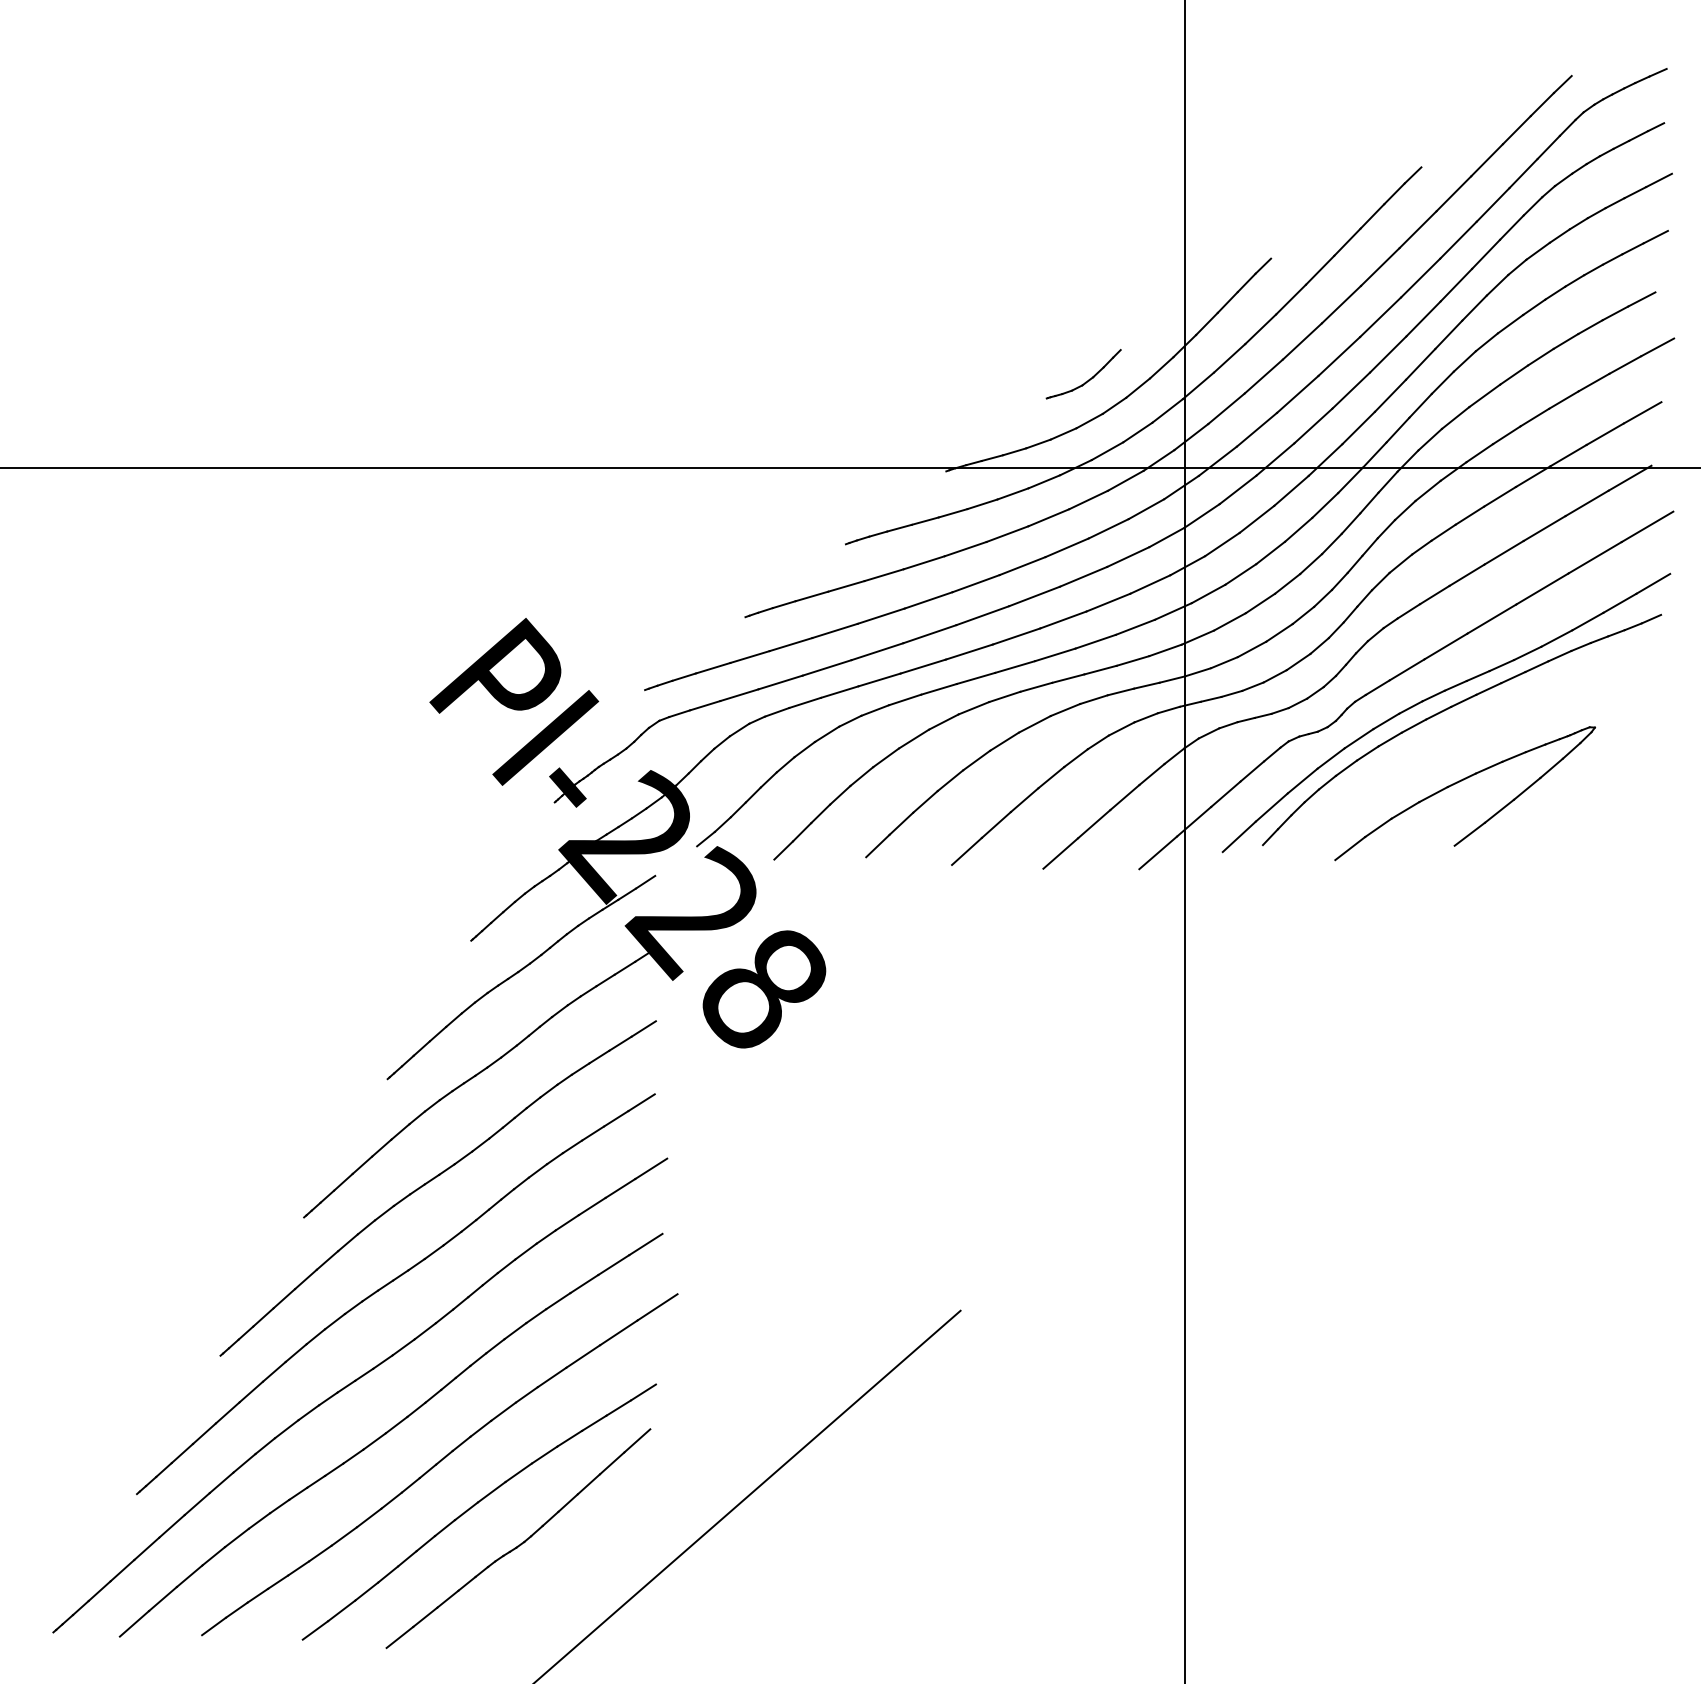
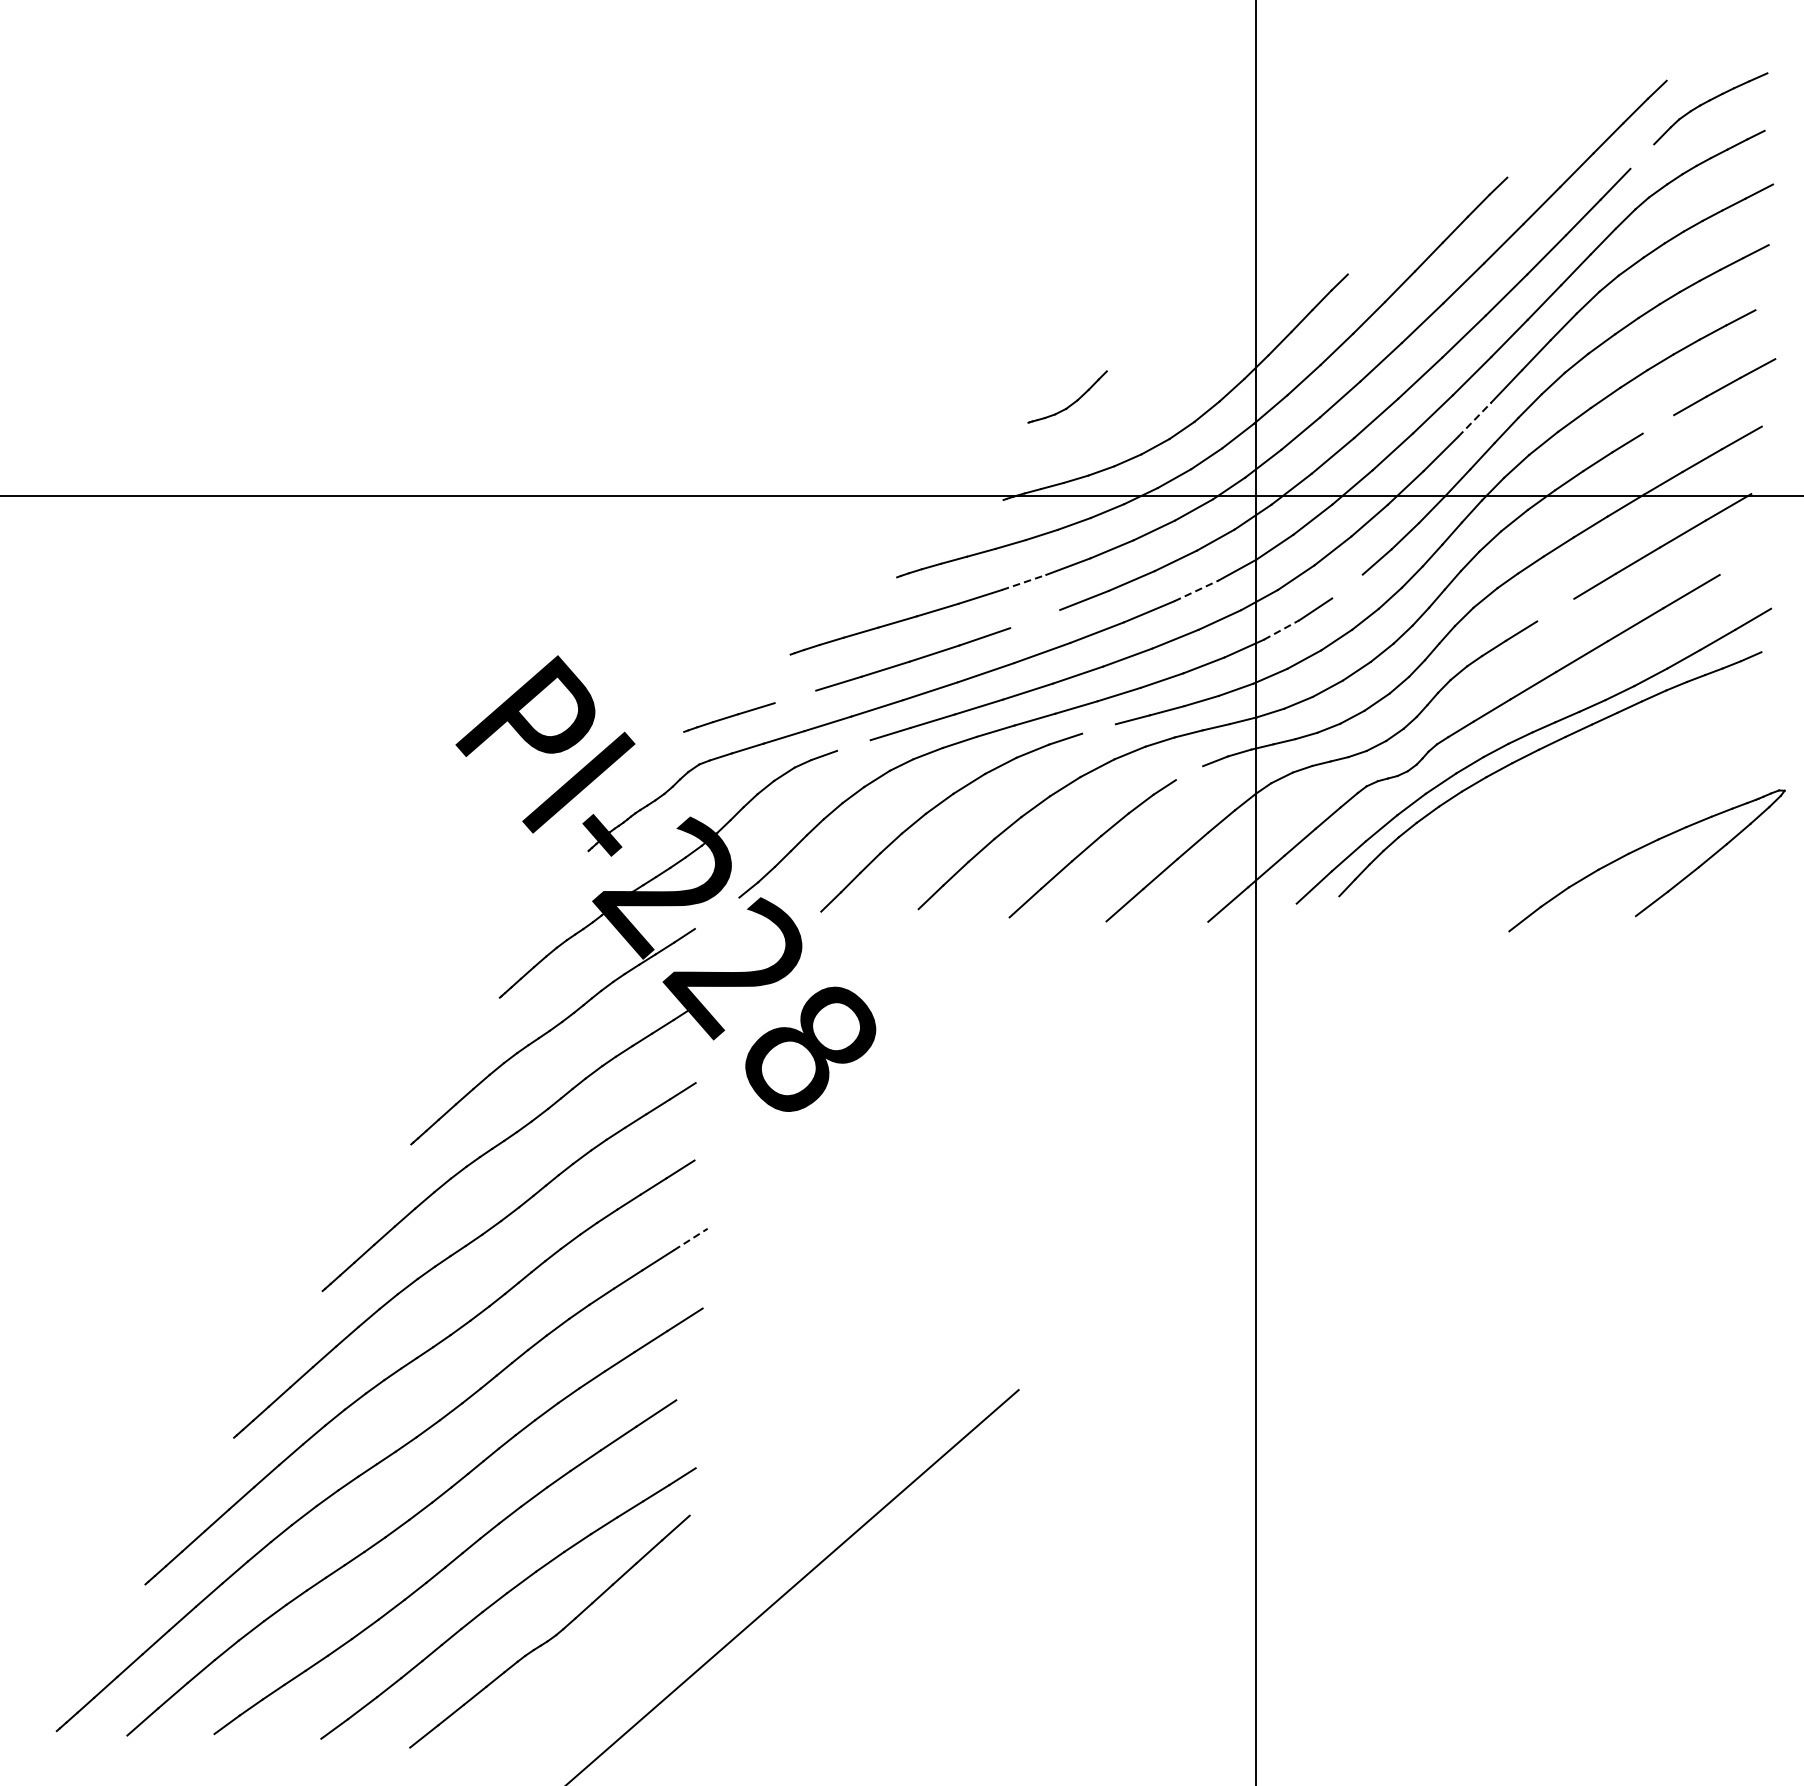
line: (1548, 147) -> (1642, 156), removed
part: (1088, 379) -> (1072, 402), moved
line: (1390, 395) -> (1474, 419), solid -> dashed
line: (1563, 399) -> (1657, 423), removed
line: (1647, 526) -> (1747, 558), removed
line: (966, 548) -> (1024, 581), solid -> dashed
line: (1270, 552) -> (1347, 586), removed
line: (1128, 556) -> (1196, 590), solid -> dashed
line: (1466, 574) -> (1555, 609), removed
line: (975, 583) -> (1034, 618), removed
line: (1209, 593) -> (1282, 629), solid -> dashed
line: (749, 656) -> (794, 696), removed
line: (1036, 686) -> (1099, 728), removed
line: (804, 702) -> (853, 745), removed
line: (1121, 728) -> (1189, 772), removed
part: (1459, 782) -> (1641, 848), moved
line: (651, 1168) -> (691, 1239), solid -> dashed
line: (657, 1307) -> (697, 1386), removed

